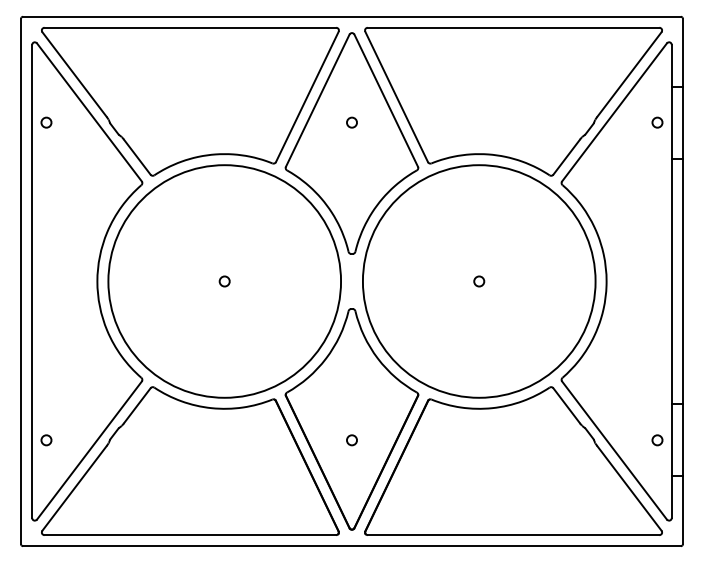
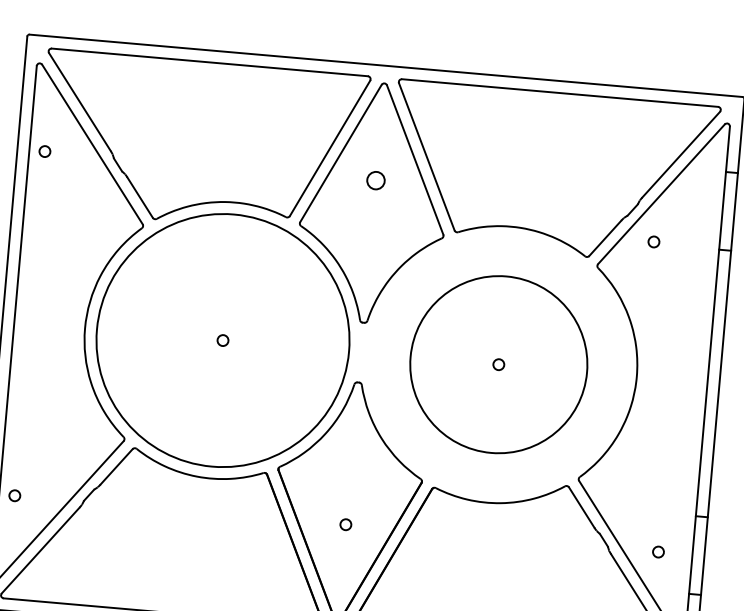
circle: (351, 122) -> (375, 180), size x1.6
circle: (657, 122) -> (653, 241), moved
circle: (478, 281) -> (498, 364), size x0.7
circle: (657, 440) -> (658, 552), moved

